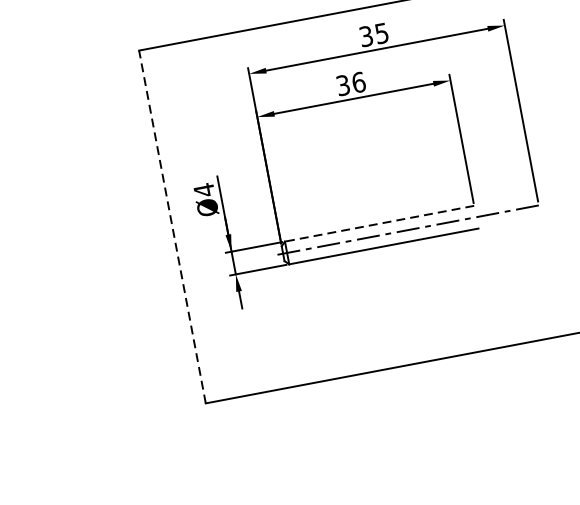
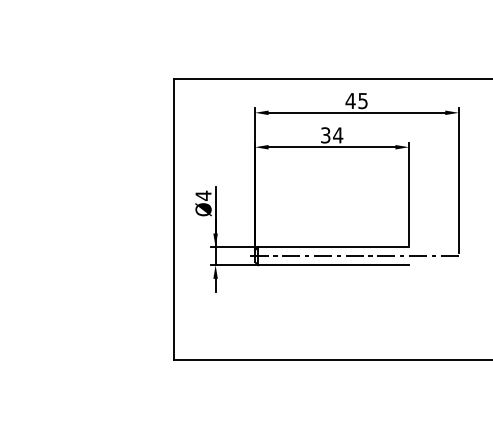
text: (366, 35) -> (350, 100), 35 -> 45
text: (359, 82) -> (338, 135), 36 -> 34
line: (379, 224) -> (333, 247), dashed -> solid
line: (172, 227) -> (173, 219), dashed -> solid

